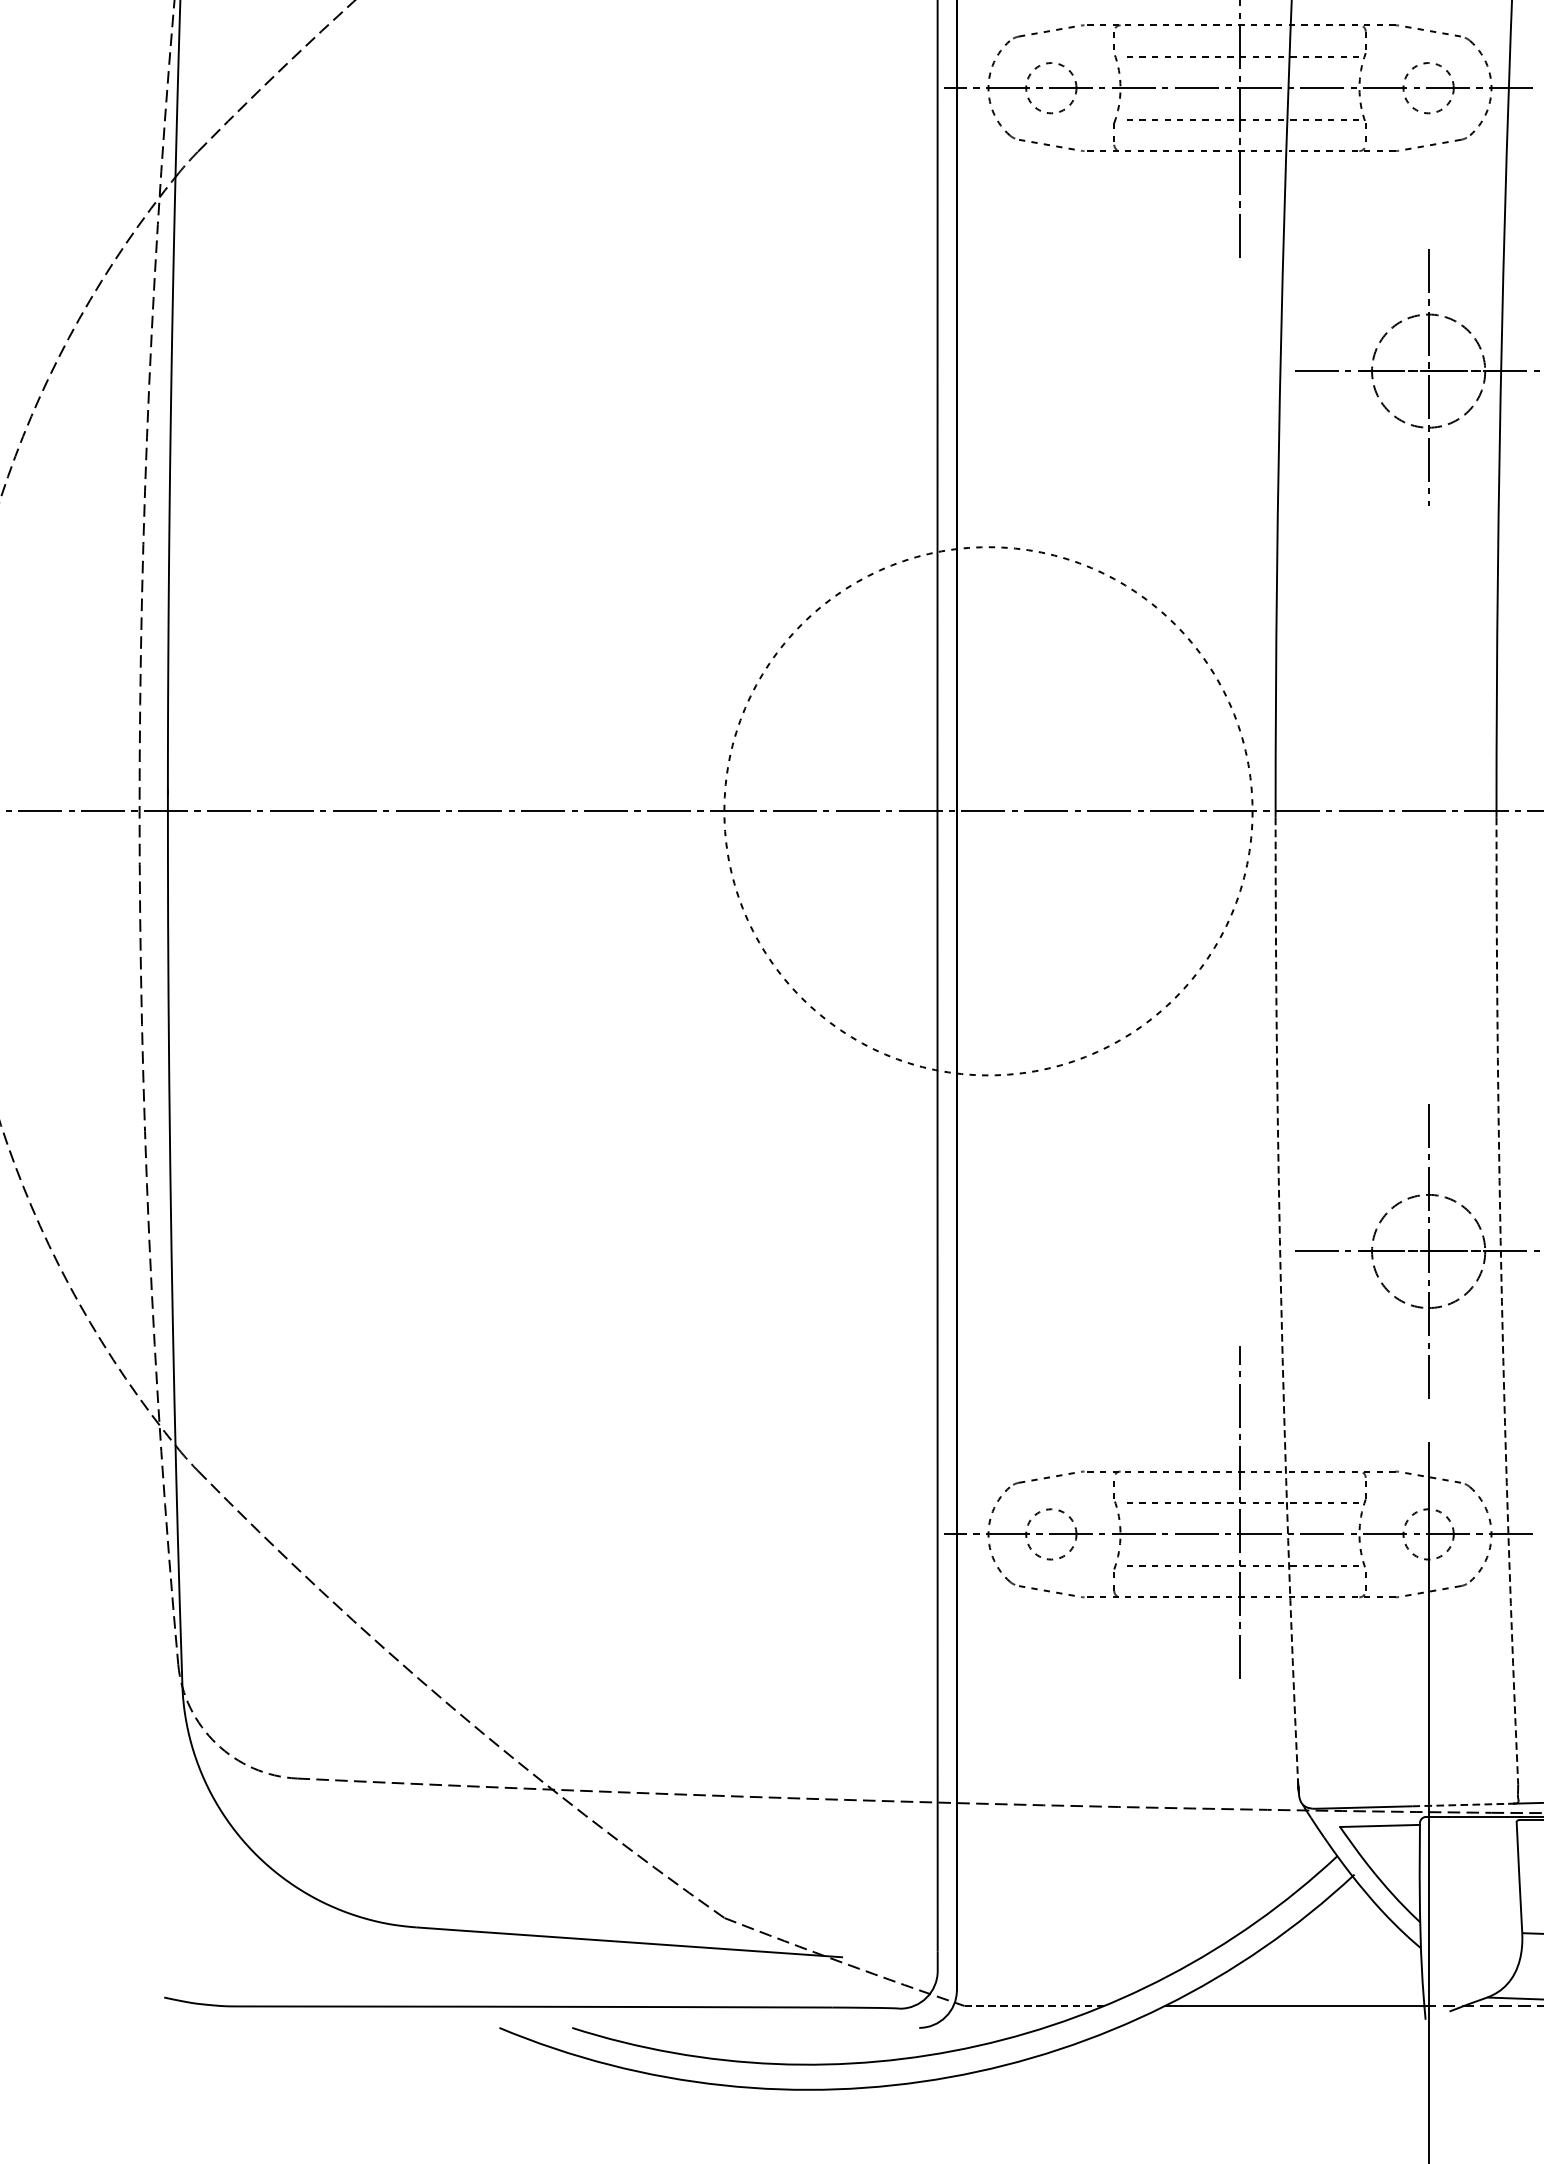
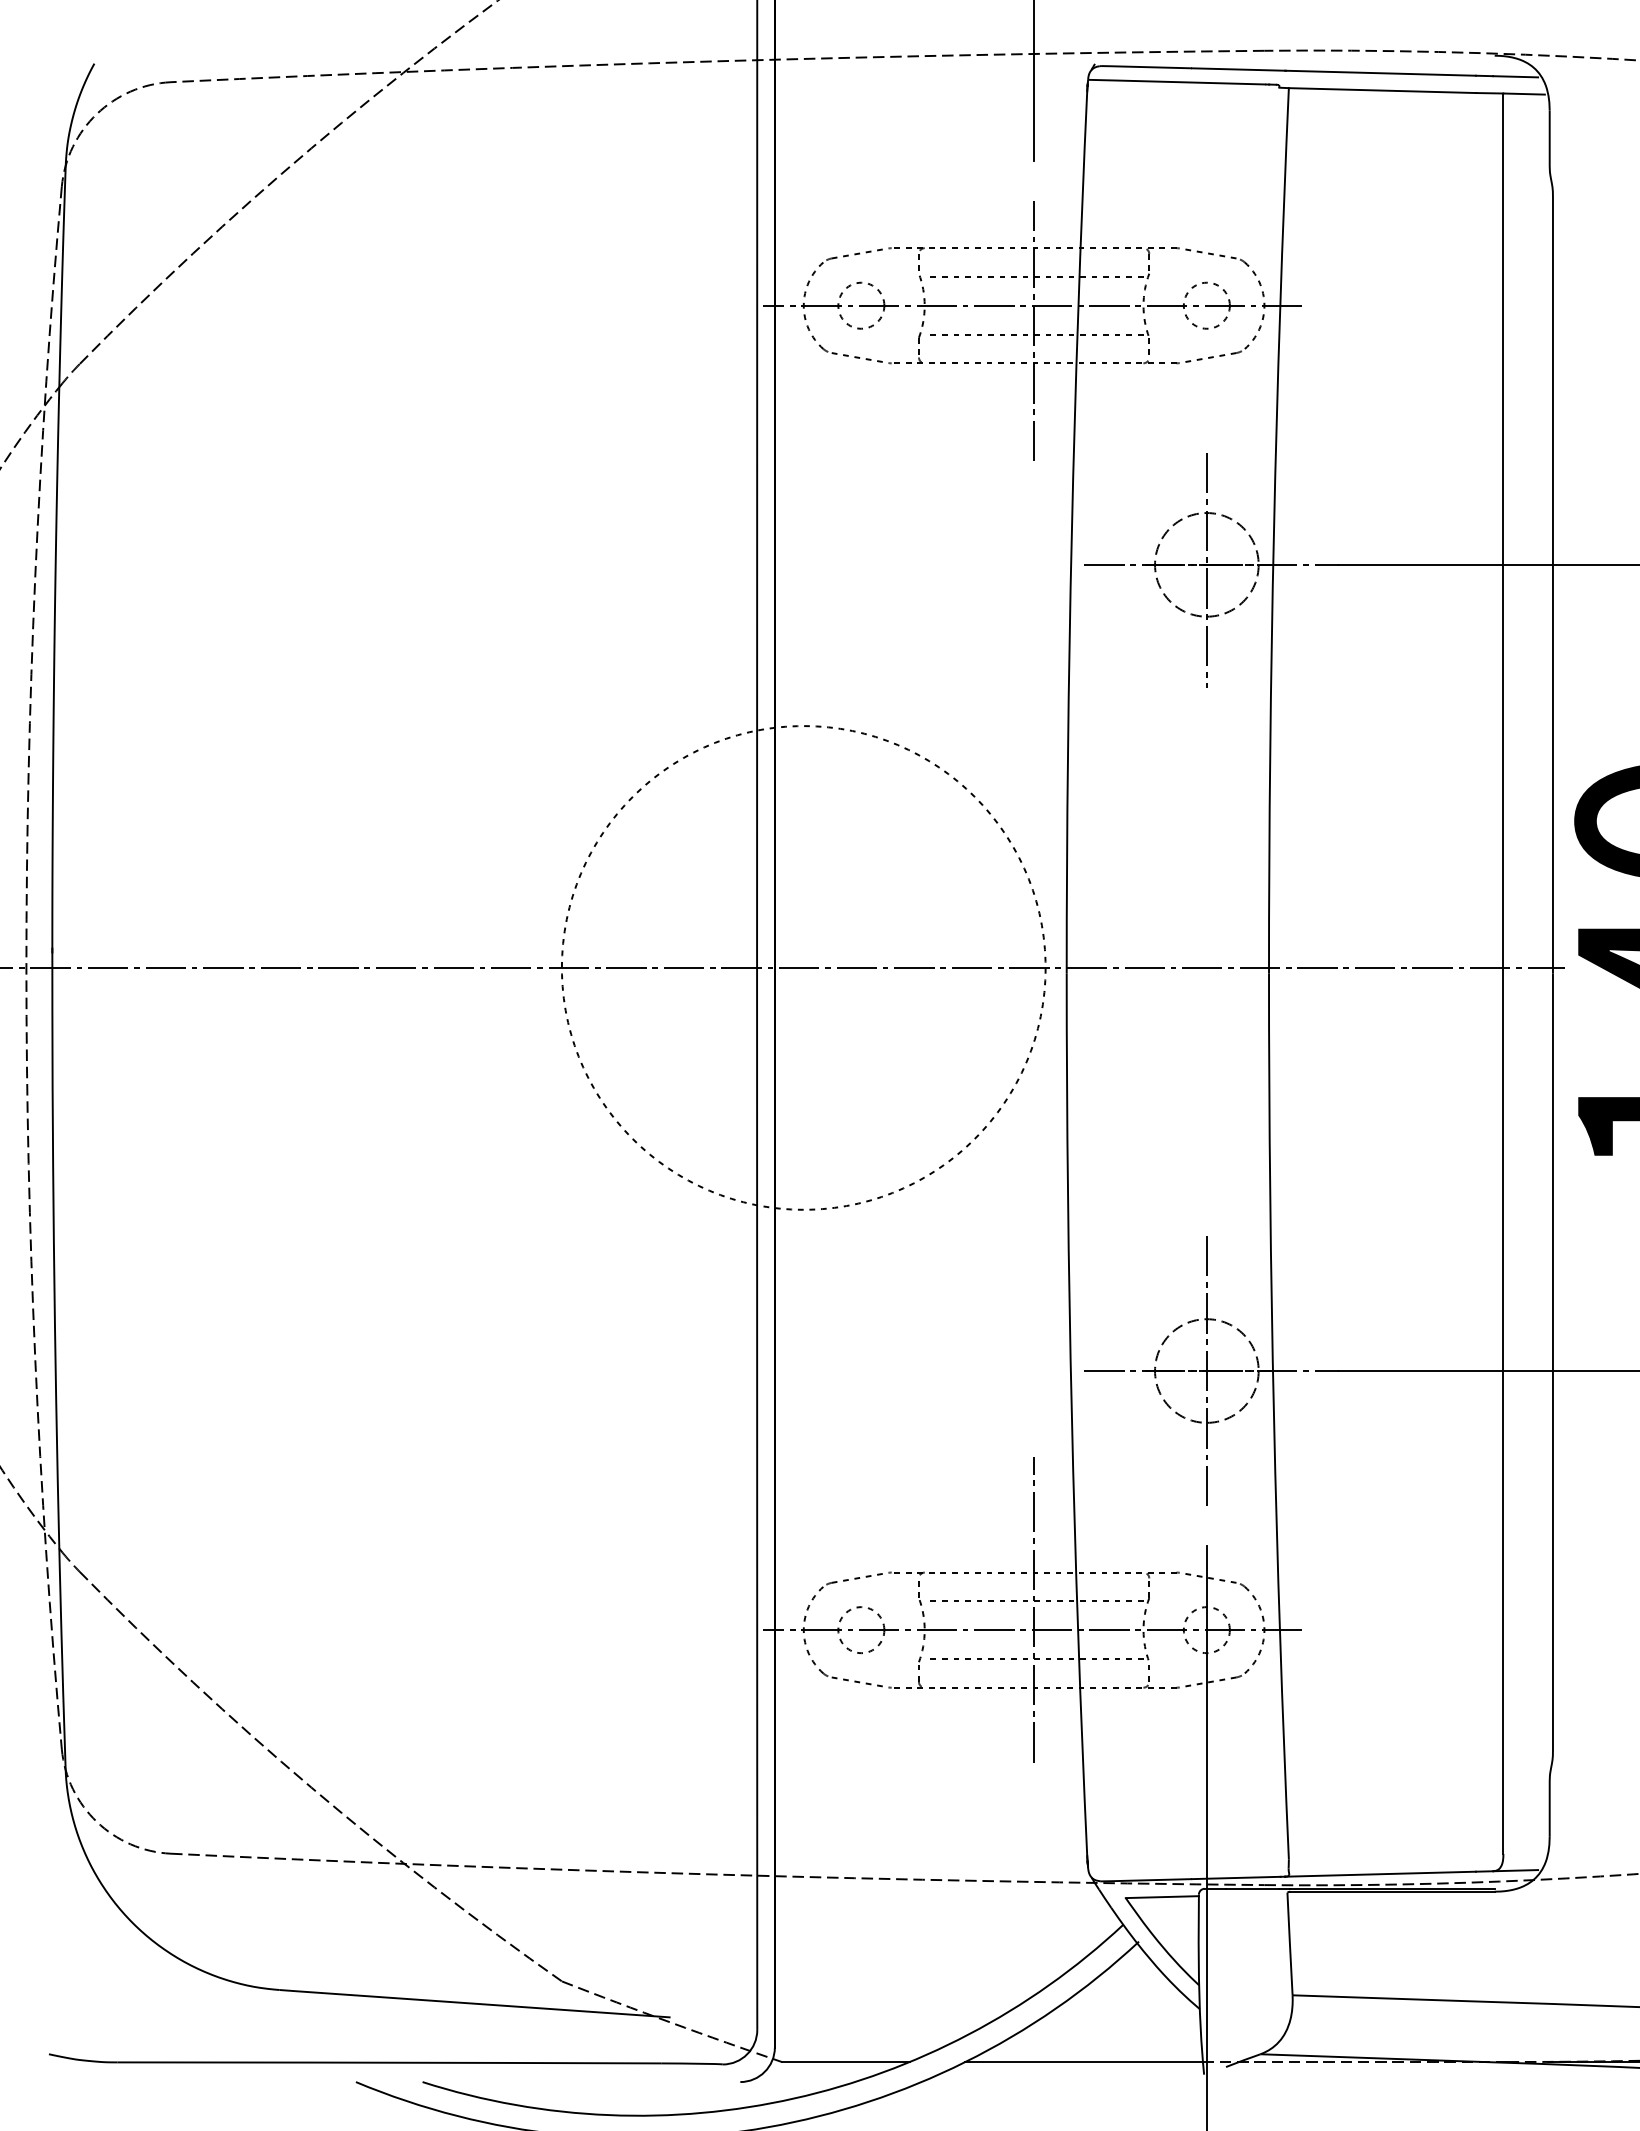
arc: (1280, 1300) -> (1071, 1415), dashed -> solid
arc: (1501, 1301) -> (1273, 1416), dashed -> solid
line: (1461, 1804) -> (1236, 1877), dashed -> solid
line: (1034, 2006) -> (845, 2062), dashed -> solid

